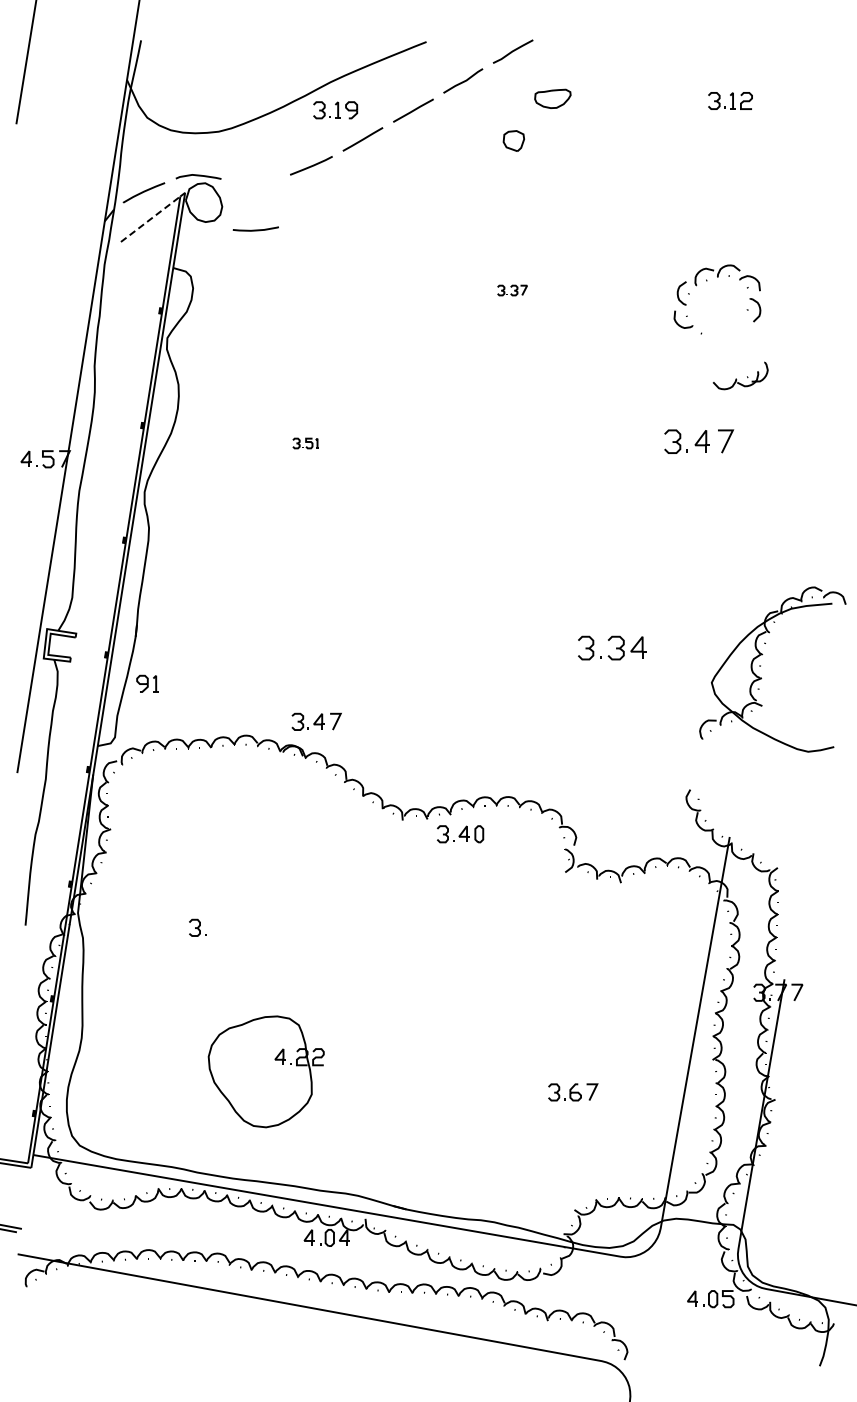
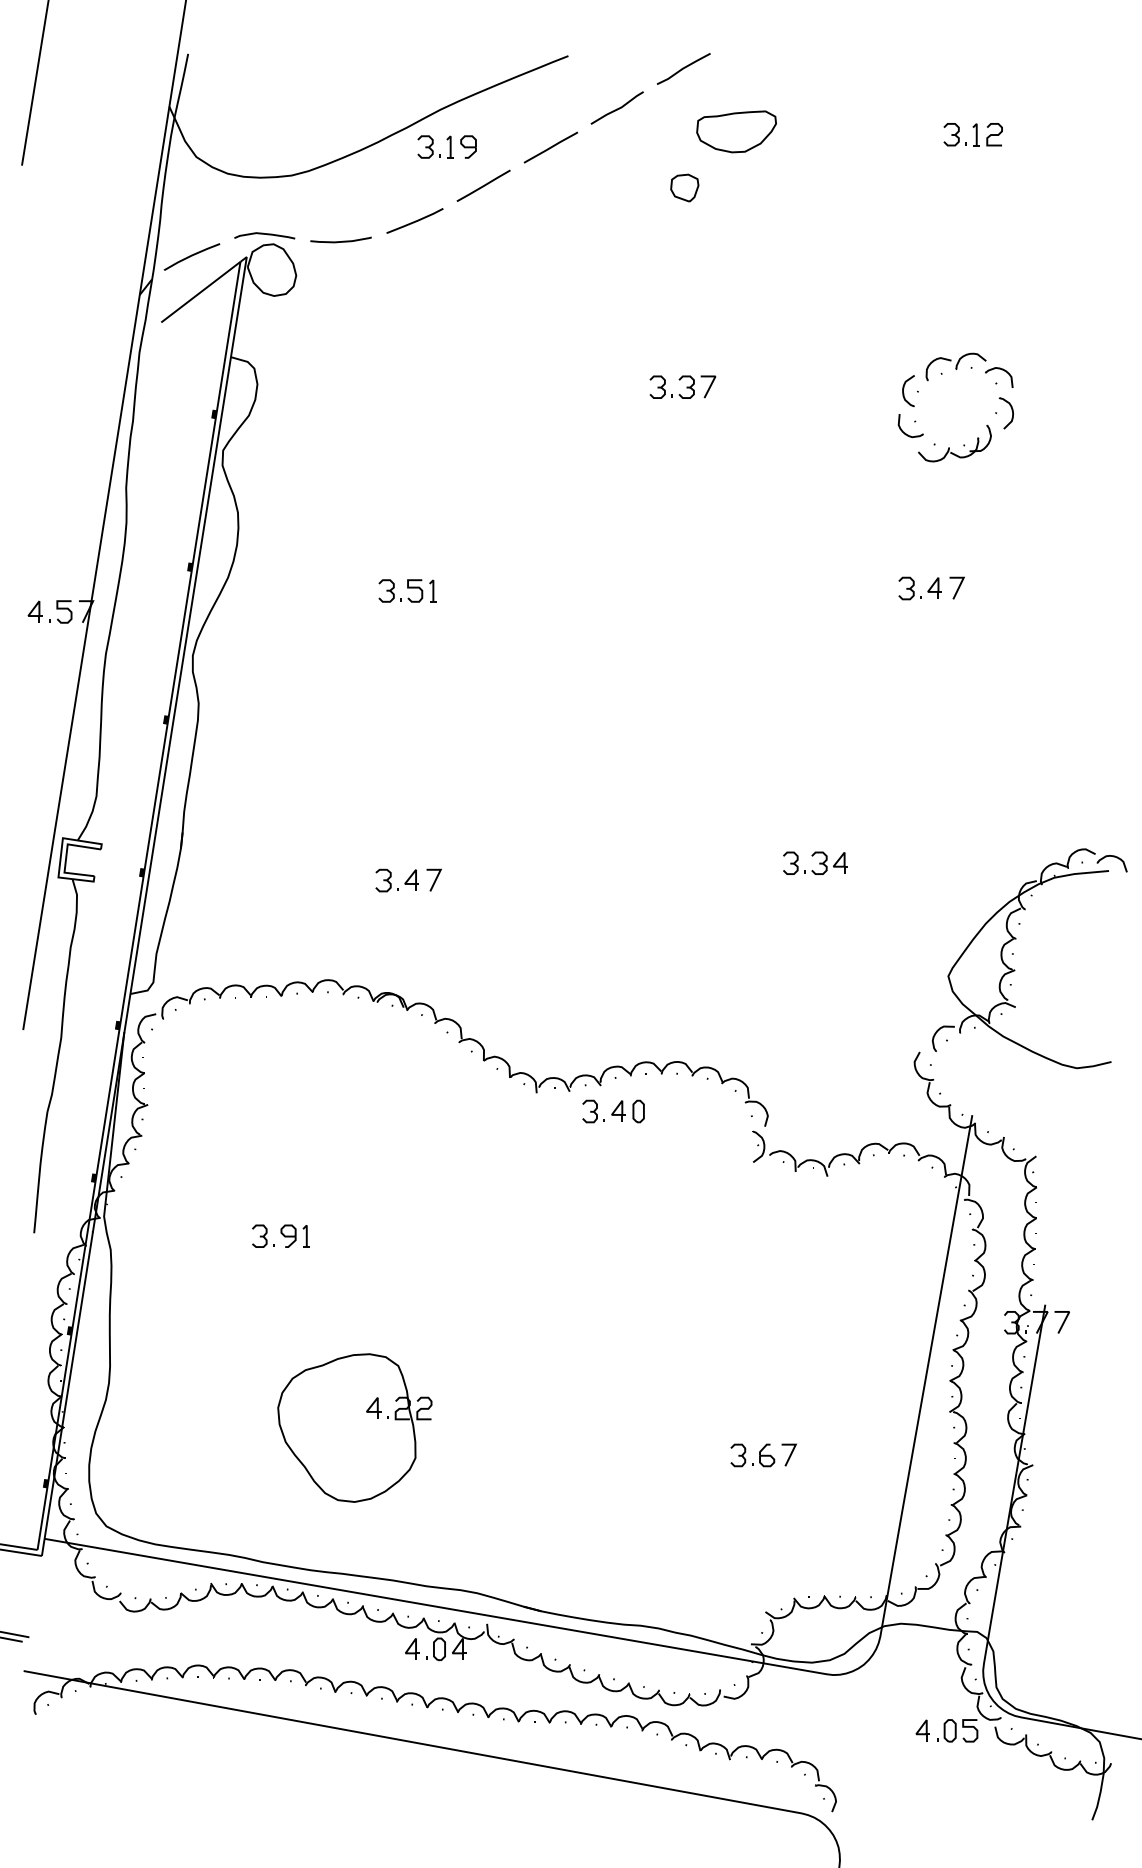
part: (552, 98) -> (736, 131), size x1.67
line: (151, 218) -> (201, 291), dashed -> solid
curve: (255, 229) -> (340, 240), moved
part: (512, 290) -> (682, 387), size x1.67
part: (740, 375) -> (954, 443), moved
part: (699, 441) -> (932, 588), size x0.71
part: (305, 443) -> (407, 590), size x1.67
part: (611, 647) -> (814, 862), size x0.71
part: (760, 666) -> (1013, 954), moved
part: (147, 683) -> (295, 1235), moved
part: (316, 721) -> (408, 880), moved

